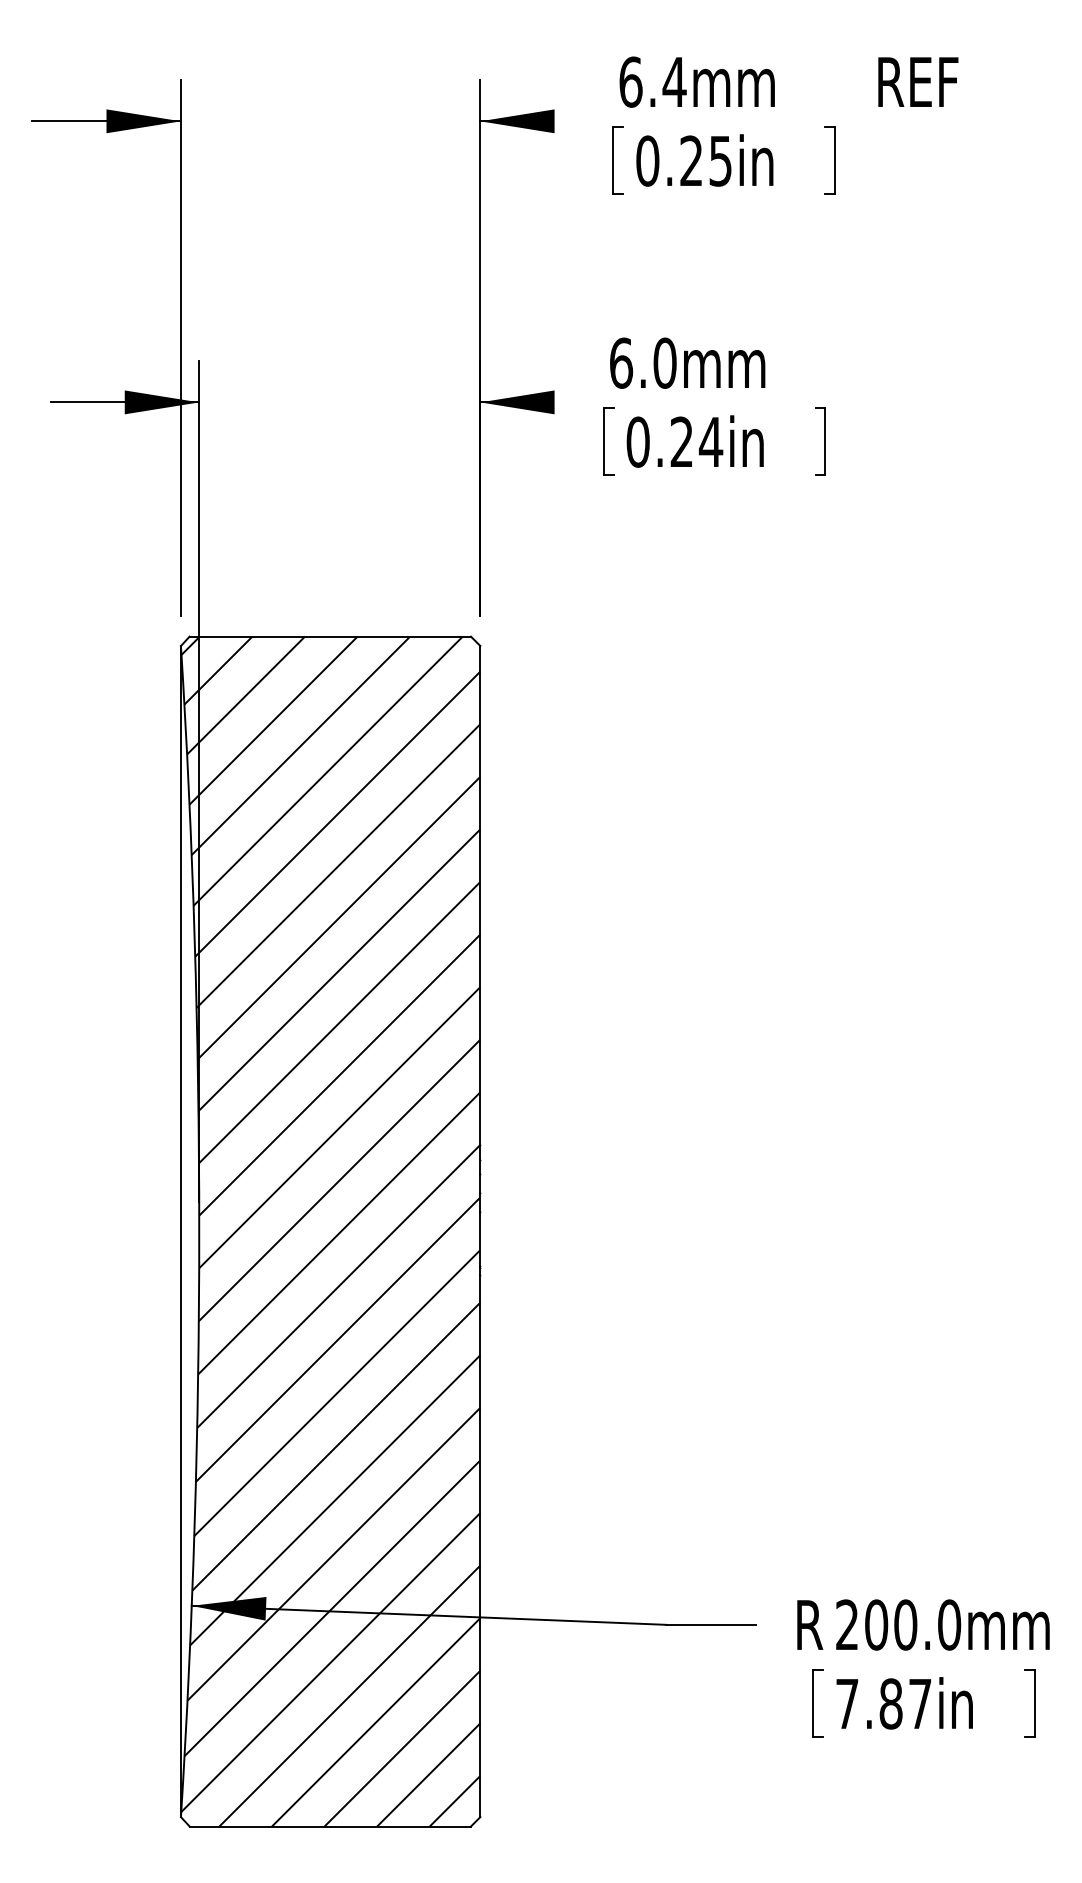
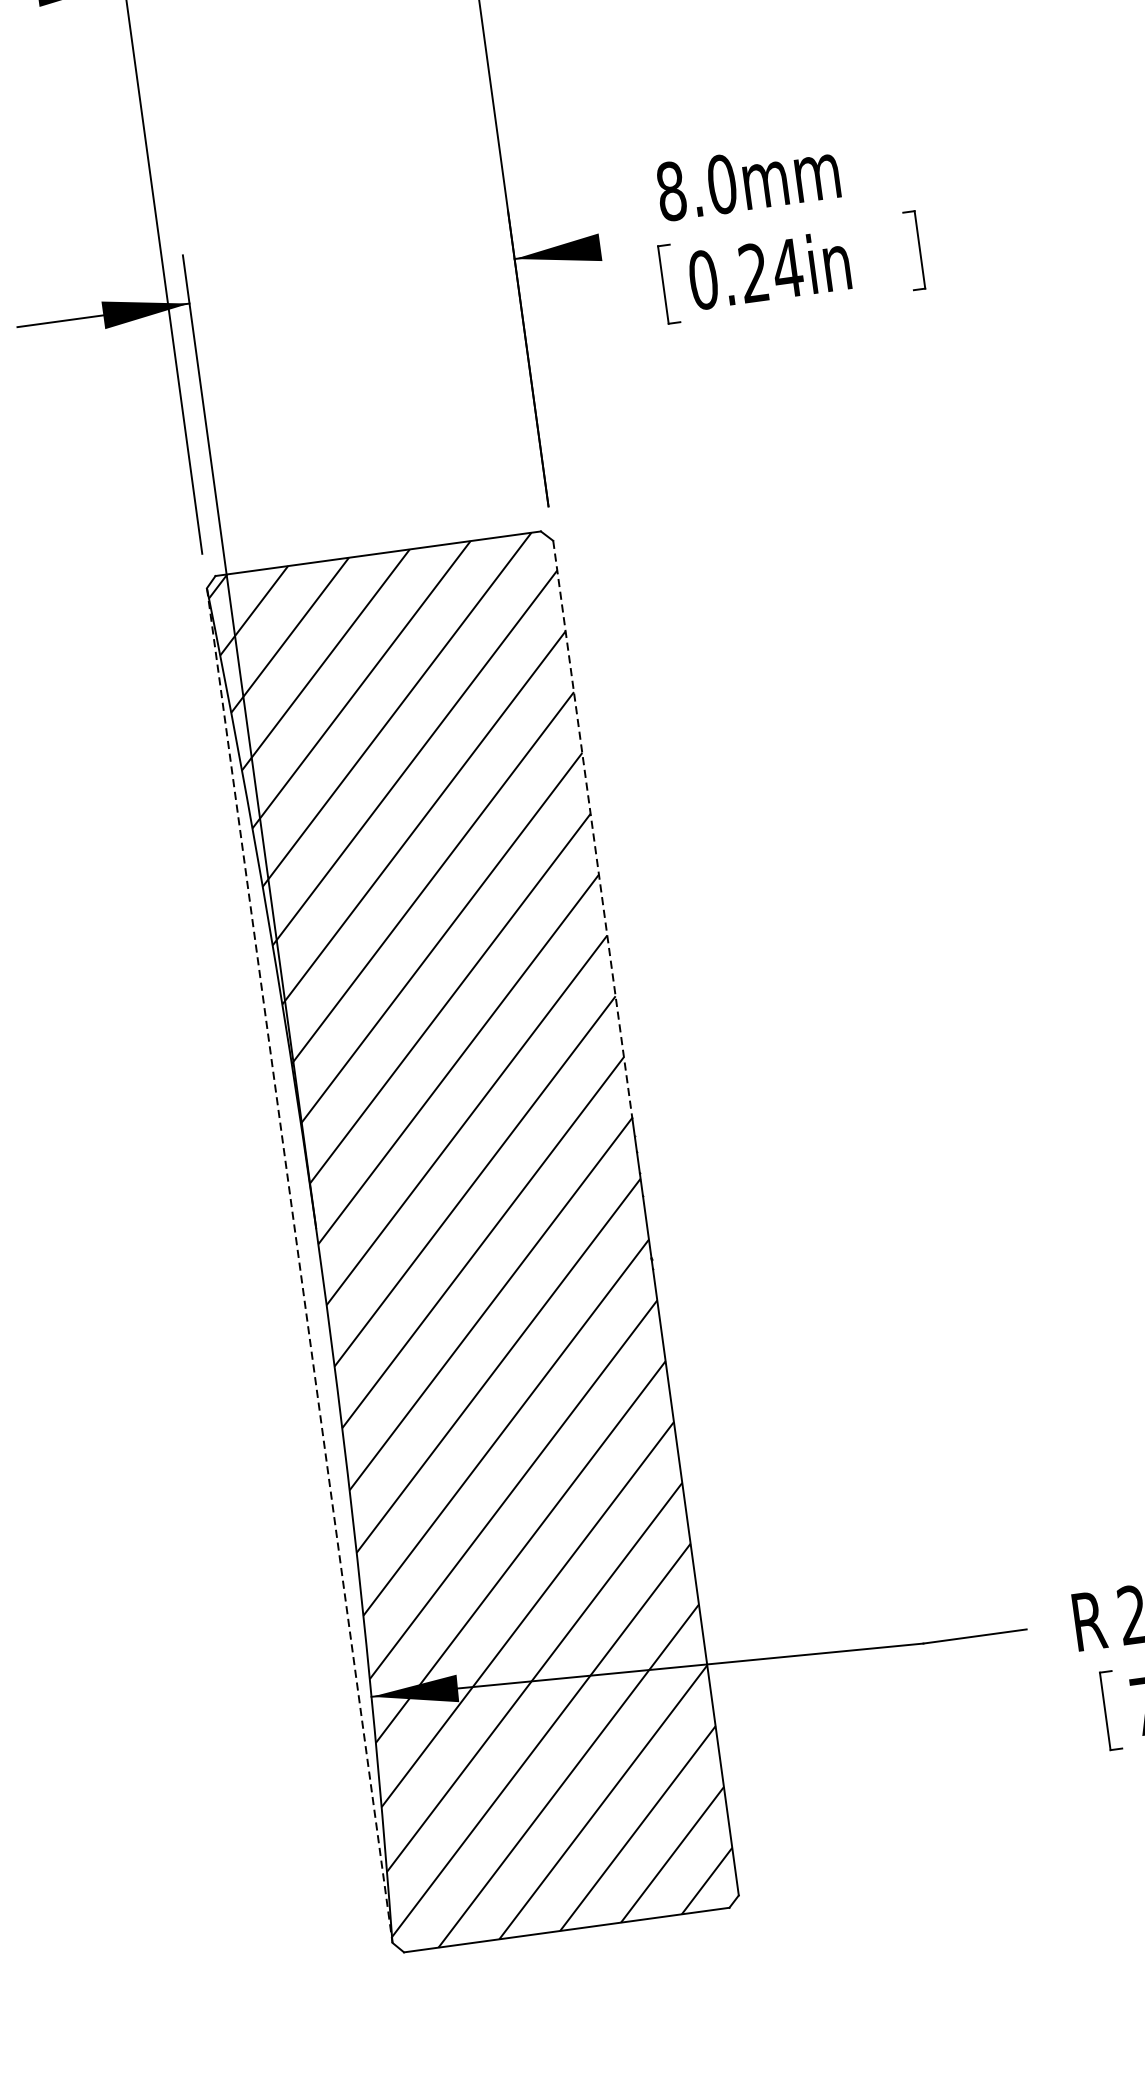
text: (621, 362) -> (671, 190), 6.0mm -> 8.0mm
line: (480, 895) -> (592, 829), solid -> dashed
line: (180, 1231) -> (299, 1265), solid -> dashed

